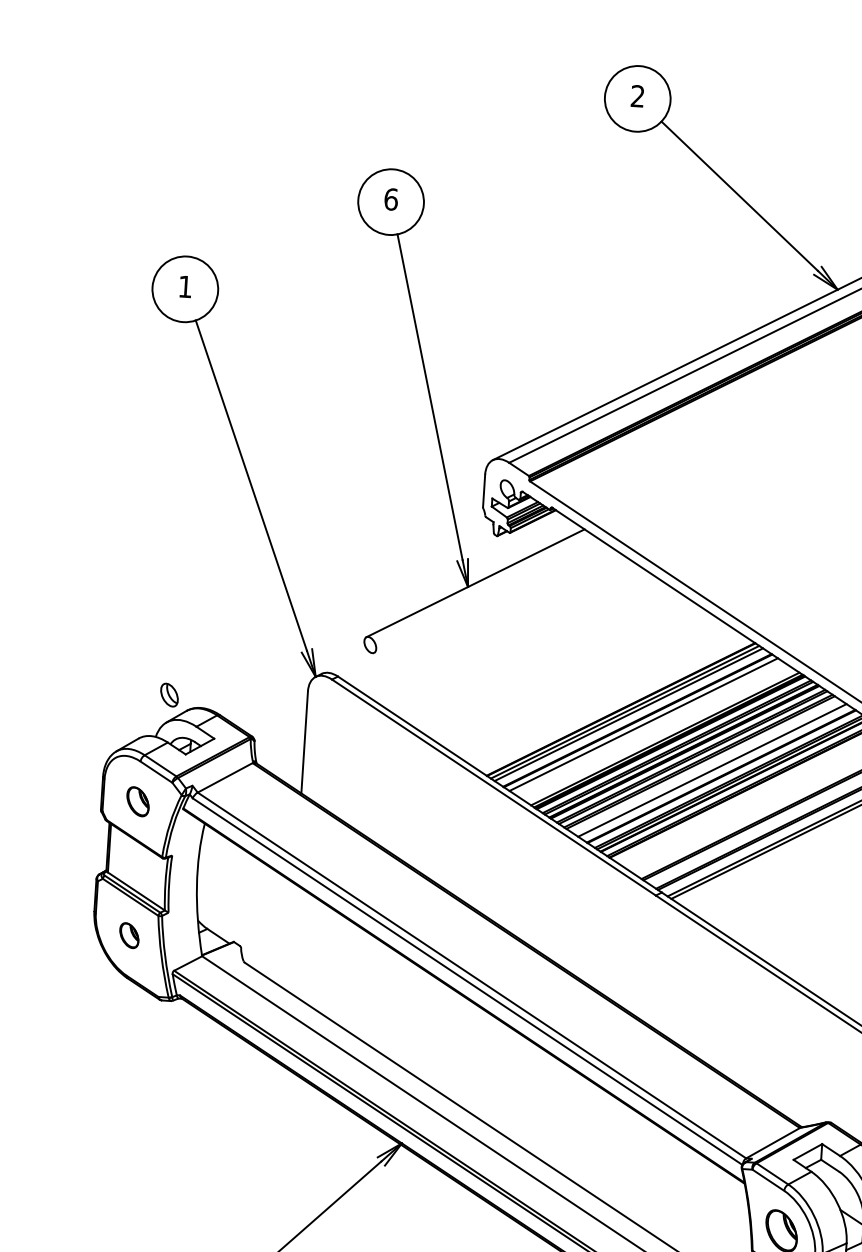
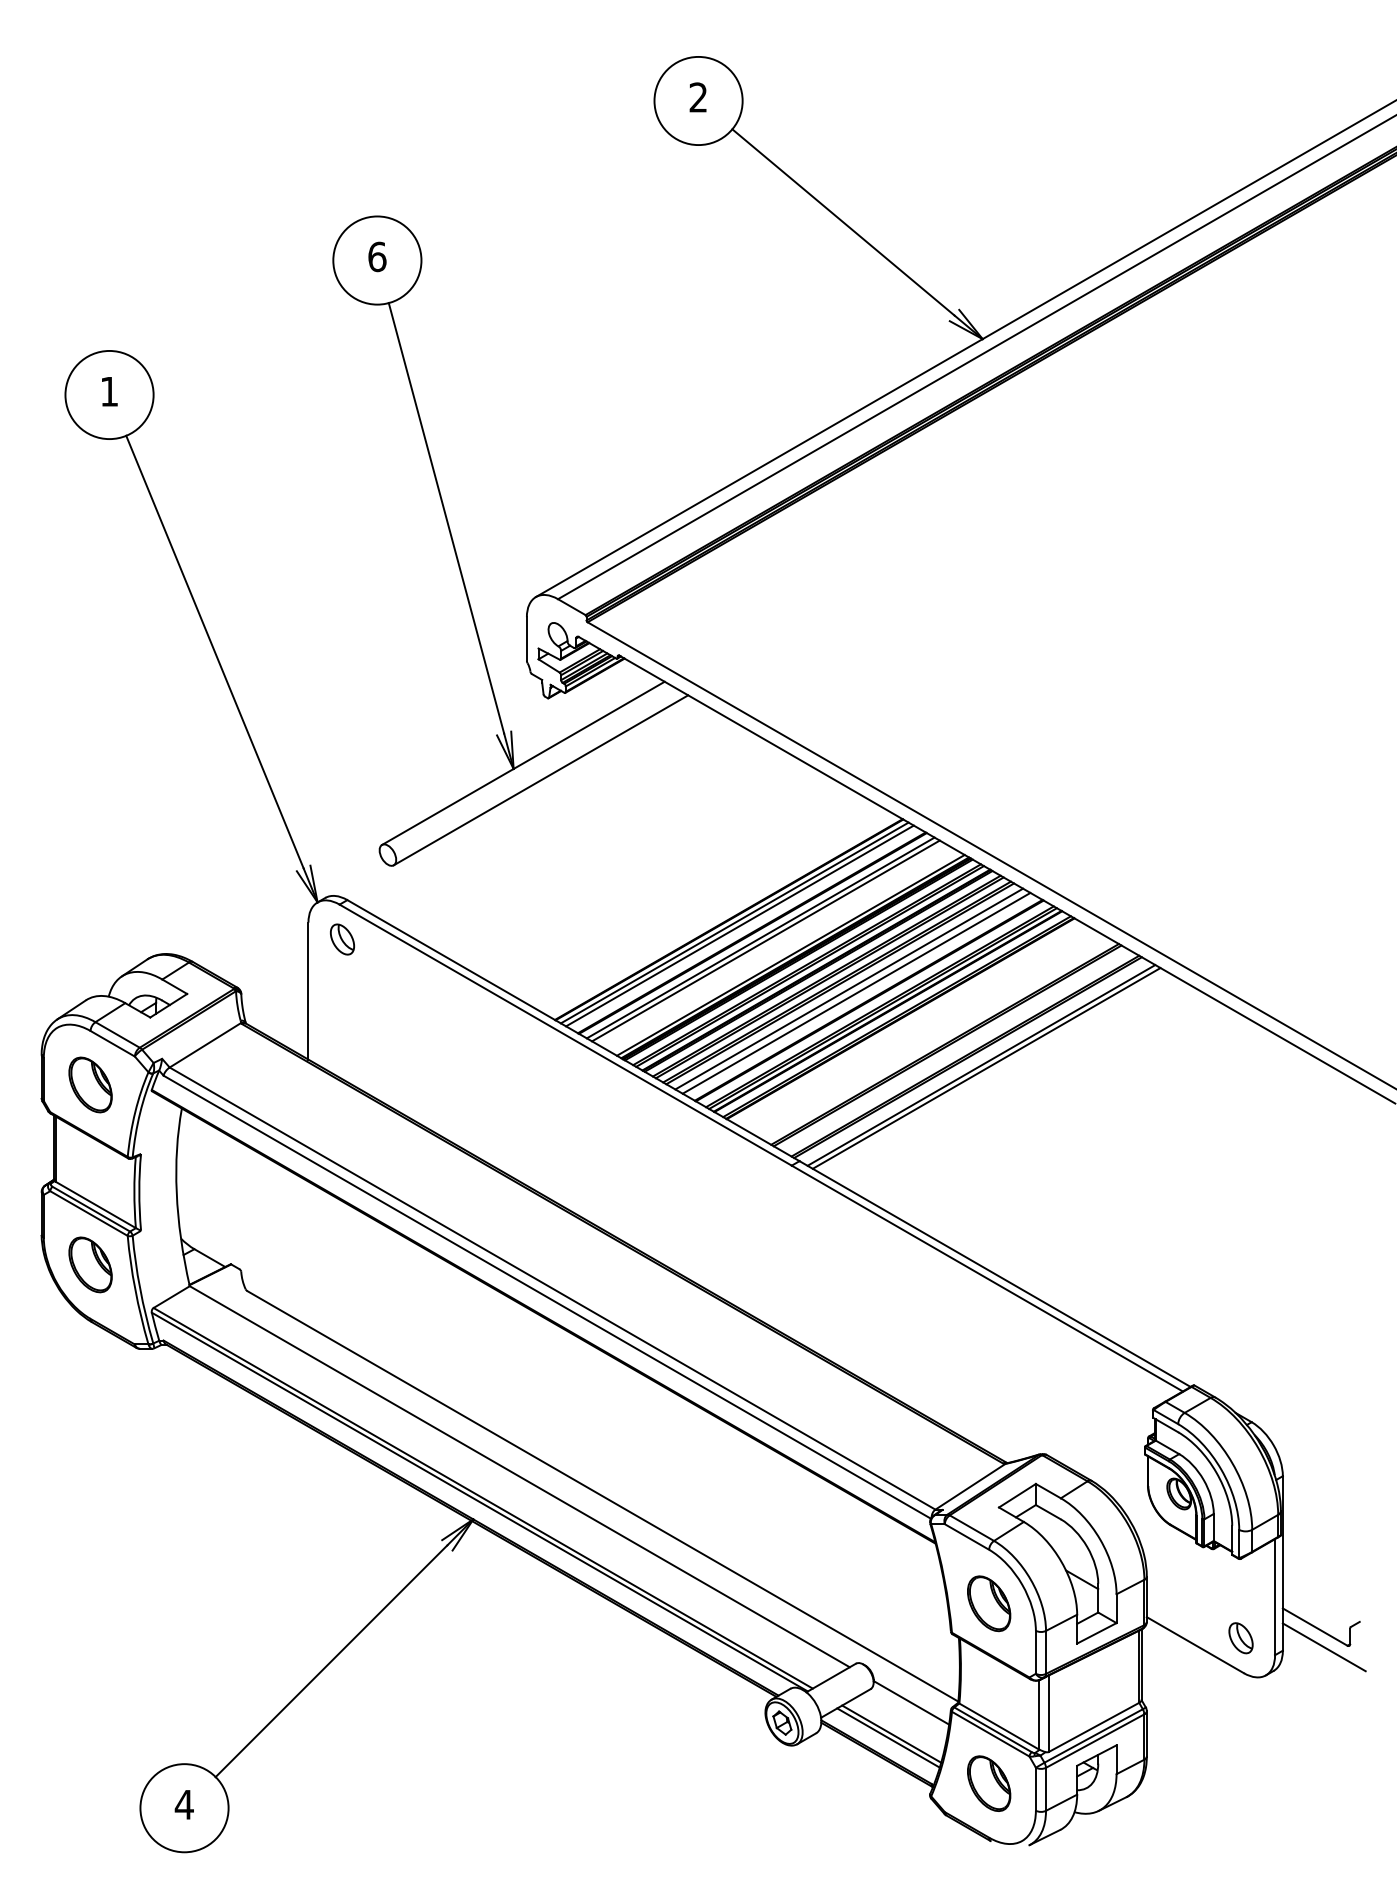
line: (487, 596) -> (540, 780), added
part: (169, 695) -> (342, 939), moved
line: (647, 726) -> (765, 940), added
line: (707, 766) -> (849, 988), added
part: (137, 801) -> (90, 1084), size x1.43
part: (129, 935) -> (90, 1264), size x1.67

